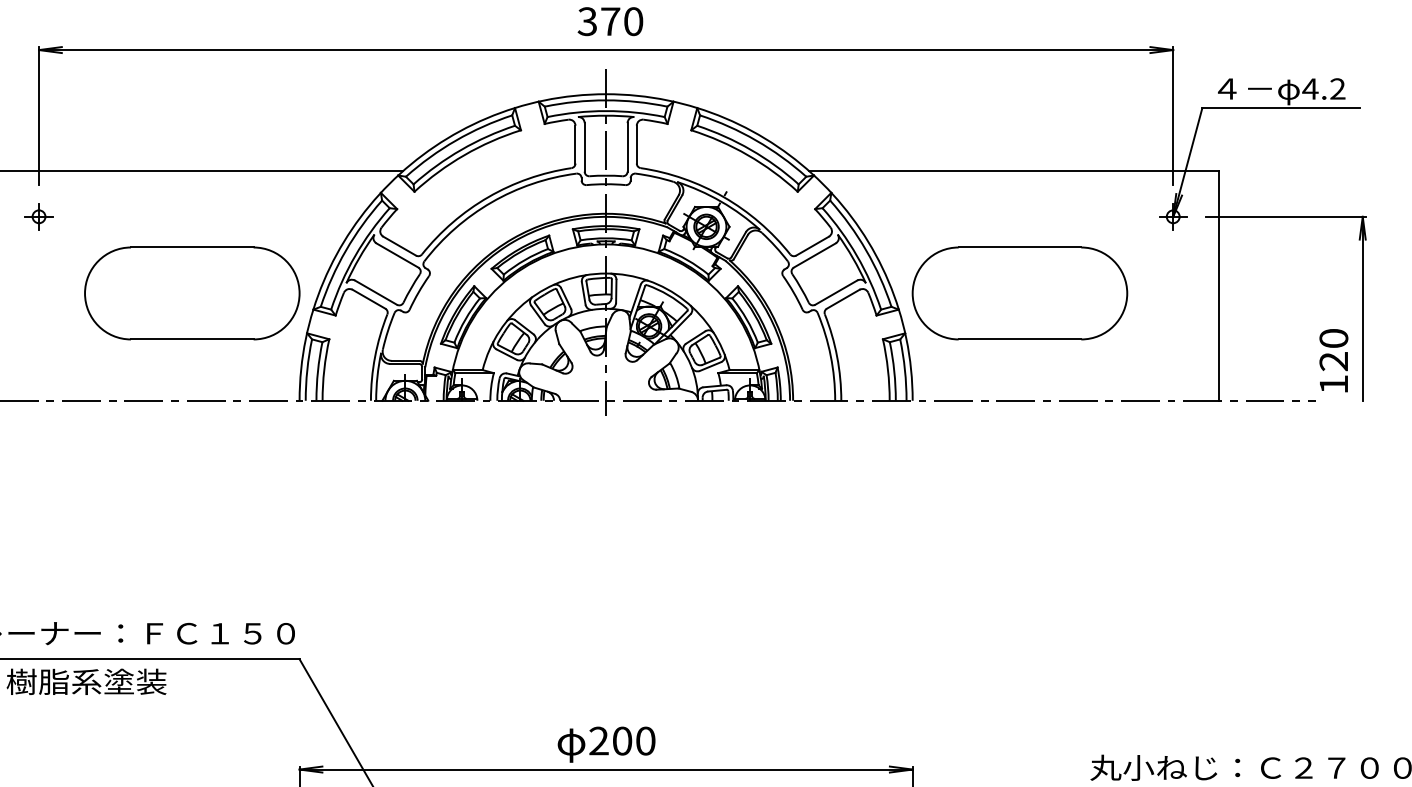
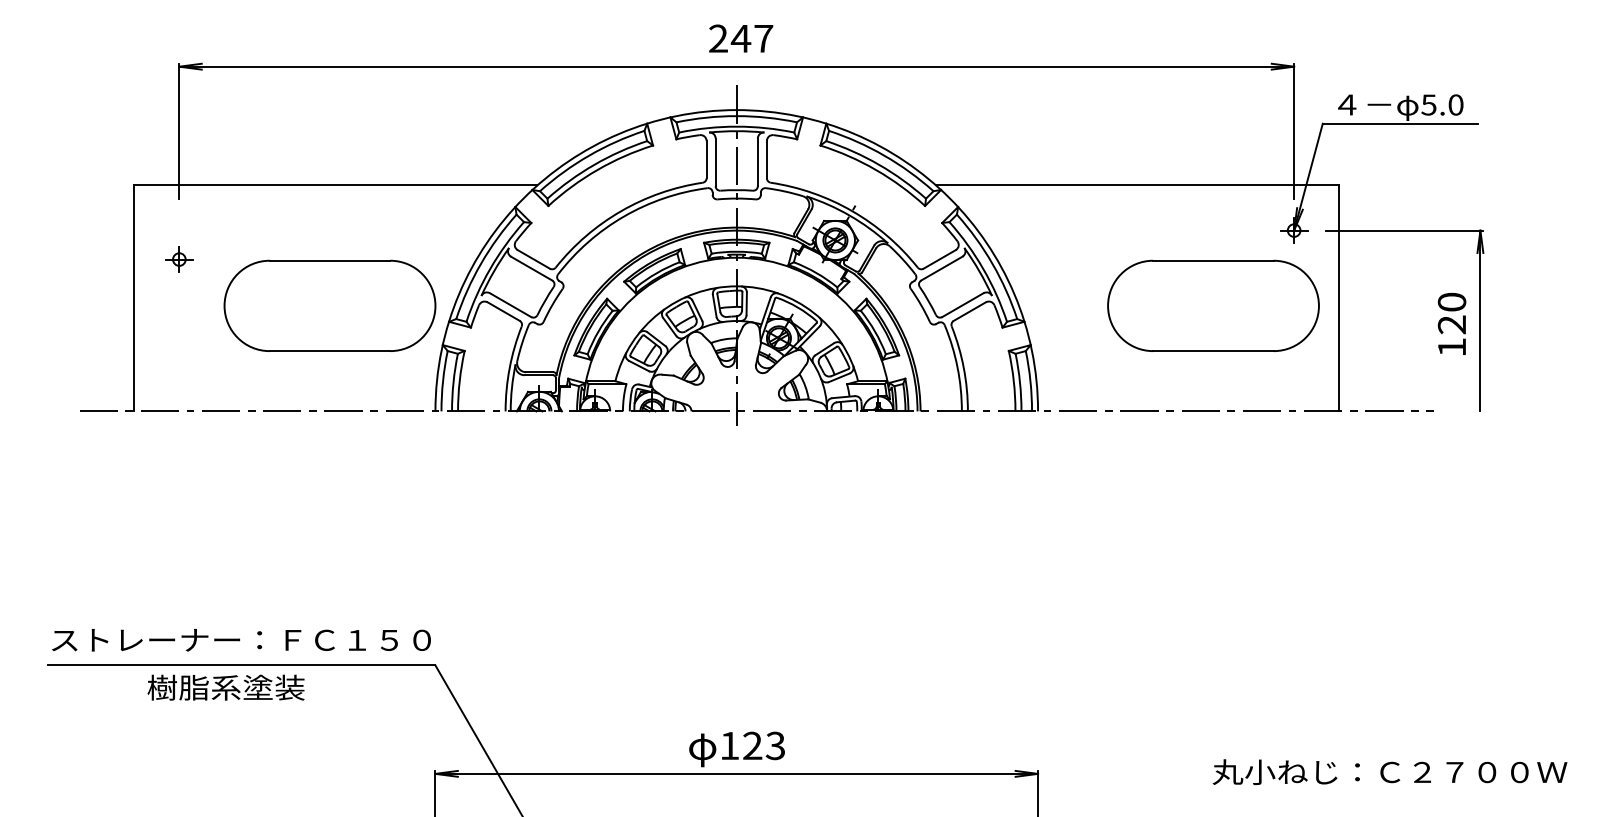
text: (609, 21) -> (740, 38), 370 -> 247
text: (1323, 88) -> (1441, 104), 4.2 -> 5.0
part: (39, 216) -> (179, 259), moved
part: (1019, 293) -> (1213, 305), moved
text: (1333, 360) -> (1451, 323), moved
text: (622, 740) -> (752, 745), 200 -> 123

